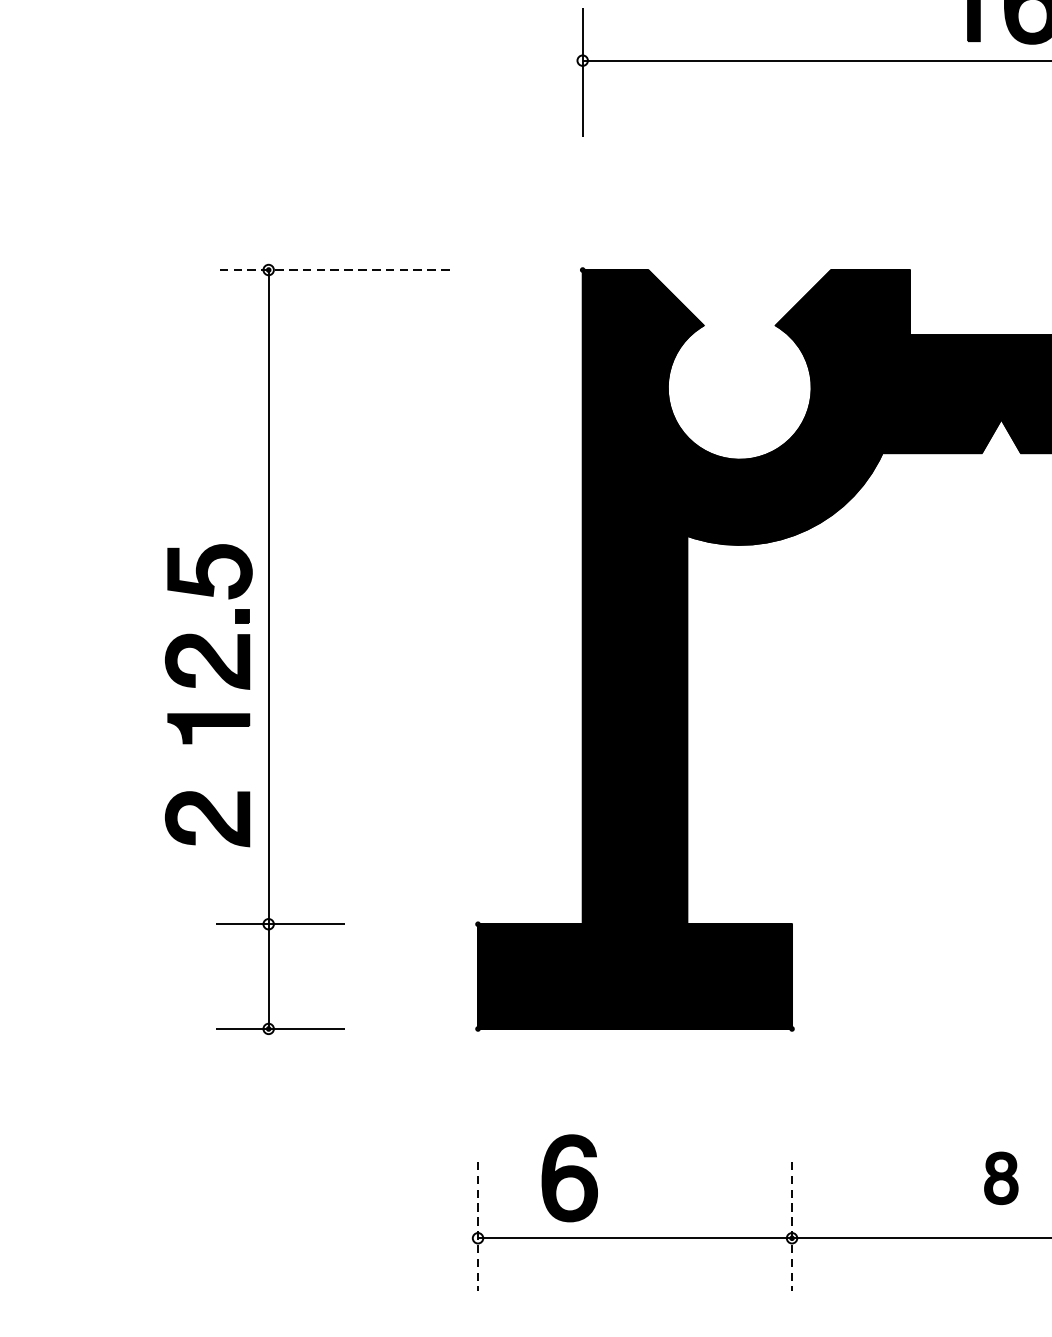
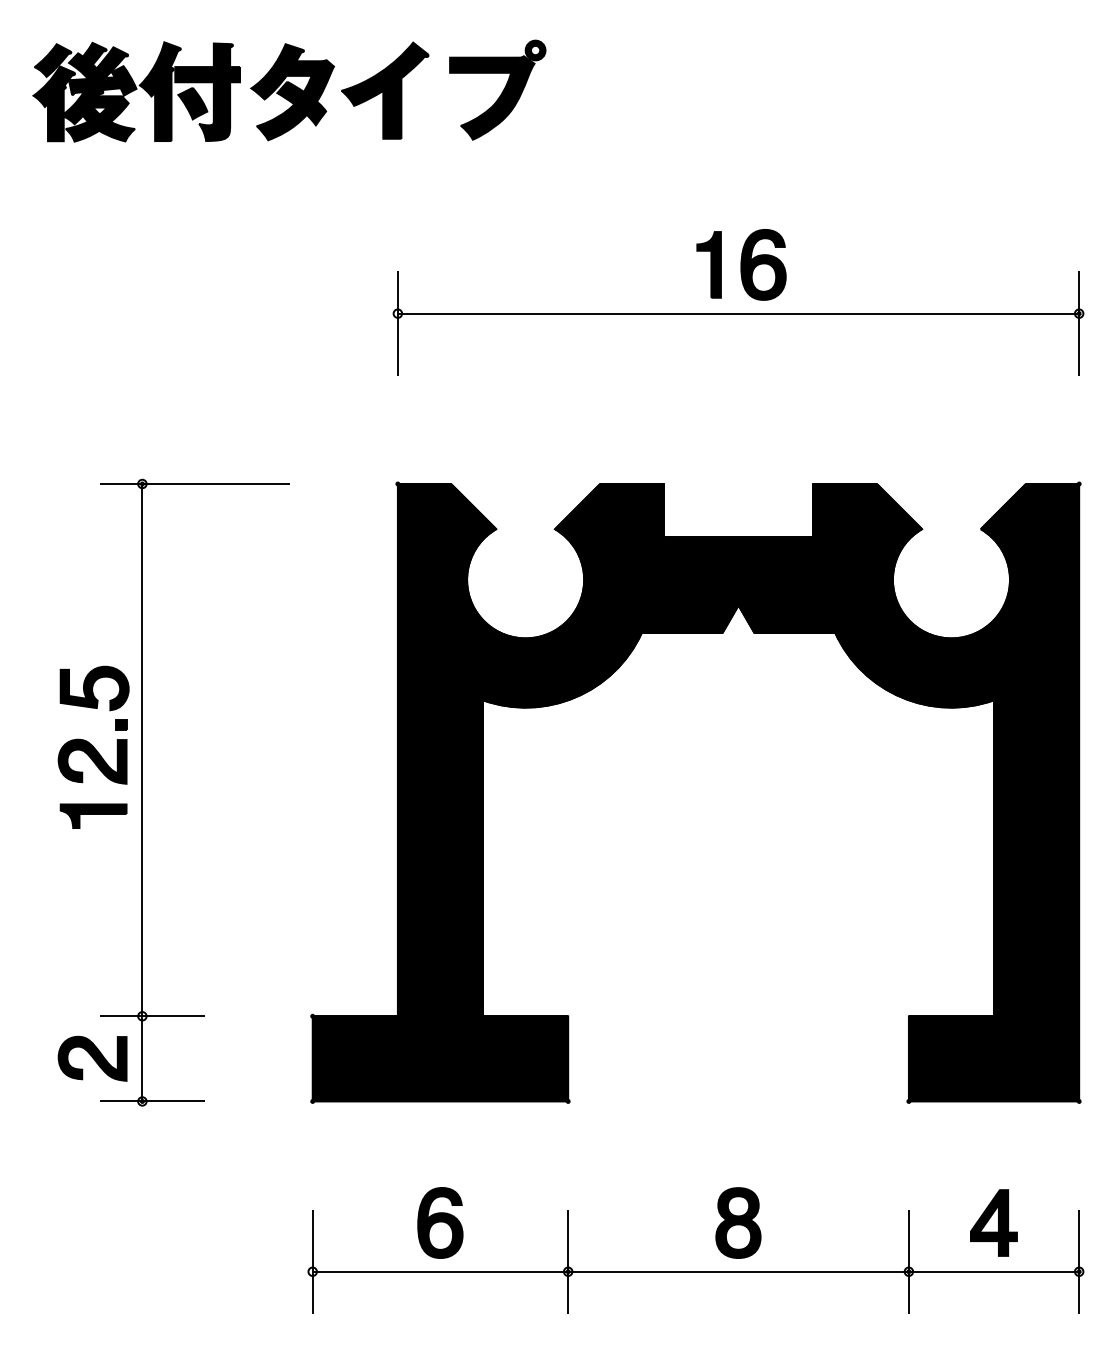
line: (332, 270) -> (194, 484), dashed -> solid
part: (208, 643) -> (93, 746), moved
part: (207, 818) -> (92, 1058), moved
part: (569, 1177) -> (440, 1222), moved
part: (1001, 1177) -> (738, 1222), size x1.67
line: (477, 1226) -> (312, 1262), dashed -> solid
line: (792, 1226) -> (568, 1262), dashed -> solid

